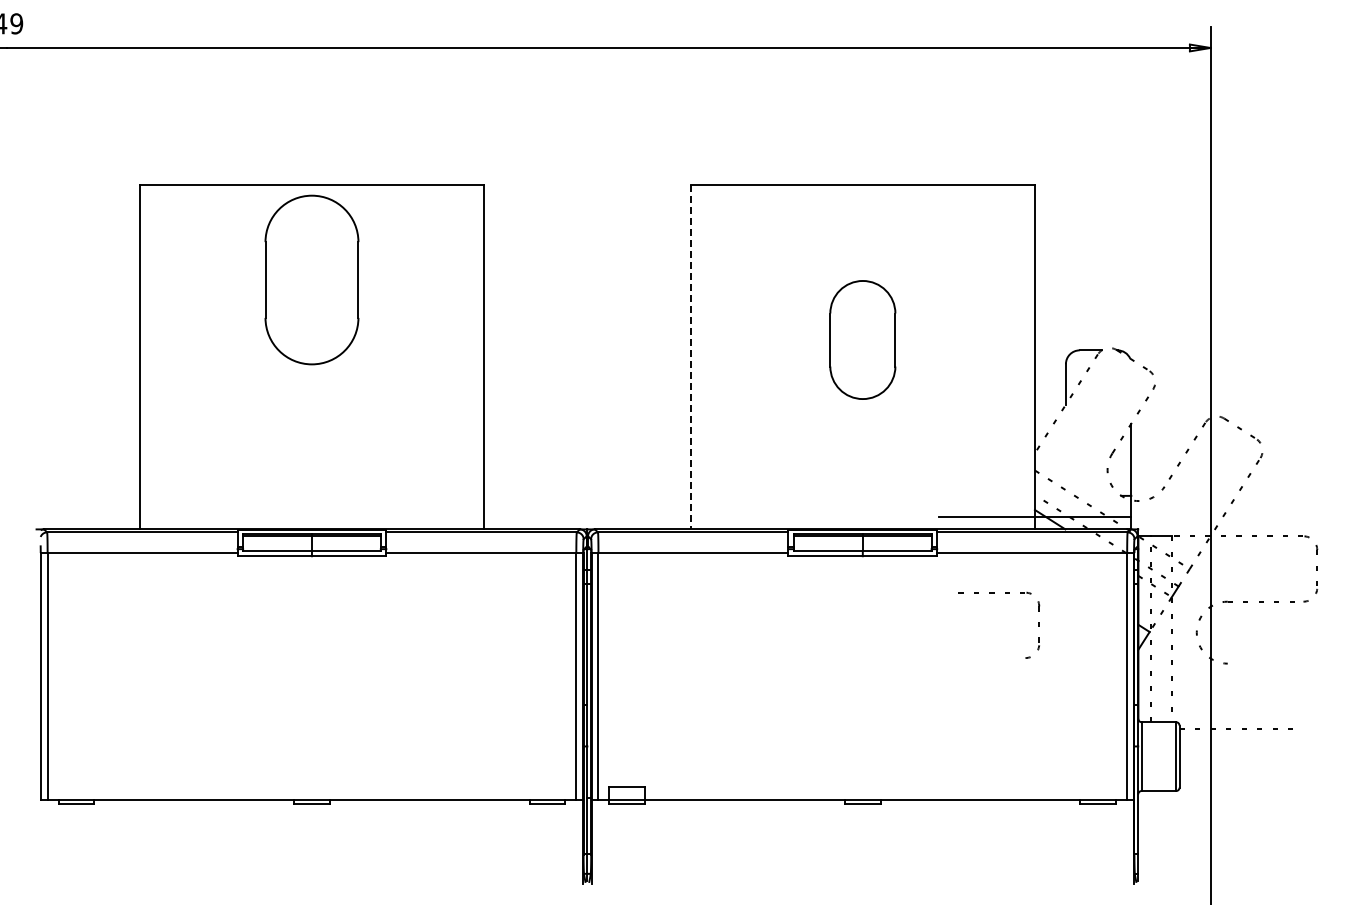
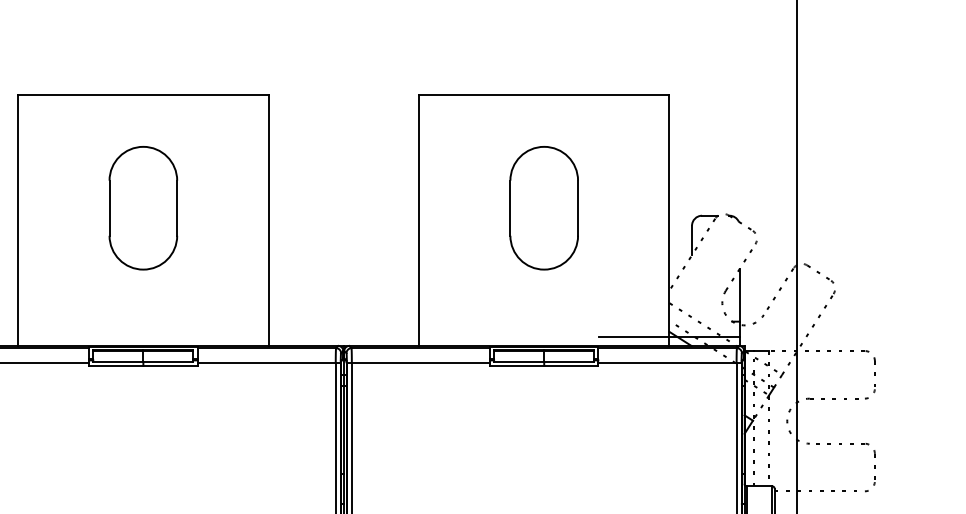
part: (311, 279) -> (143, 207), moved
part: (862, 339) -> (543, 207), size x1.43
line: (690, 357) -> (418, 220), dashed -> solid
part: (994, 593) -> (842, 444), moved

